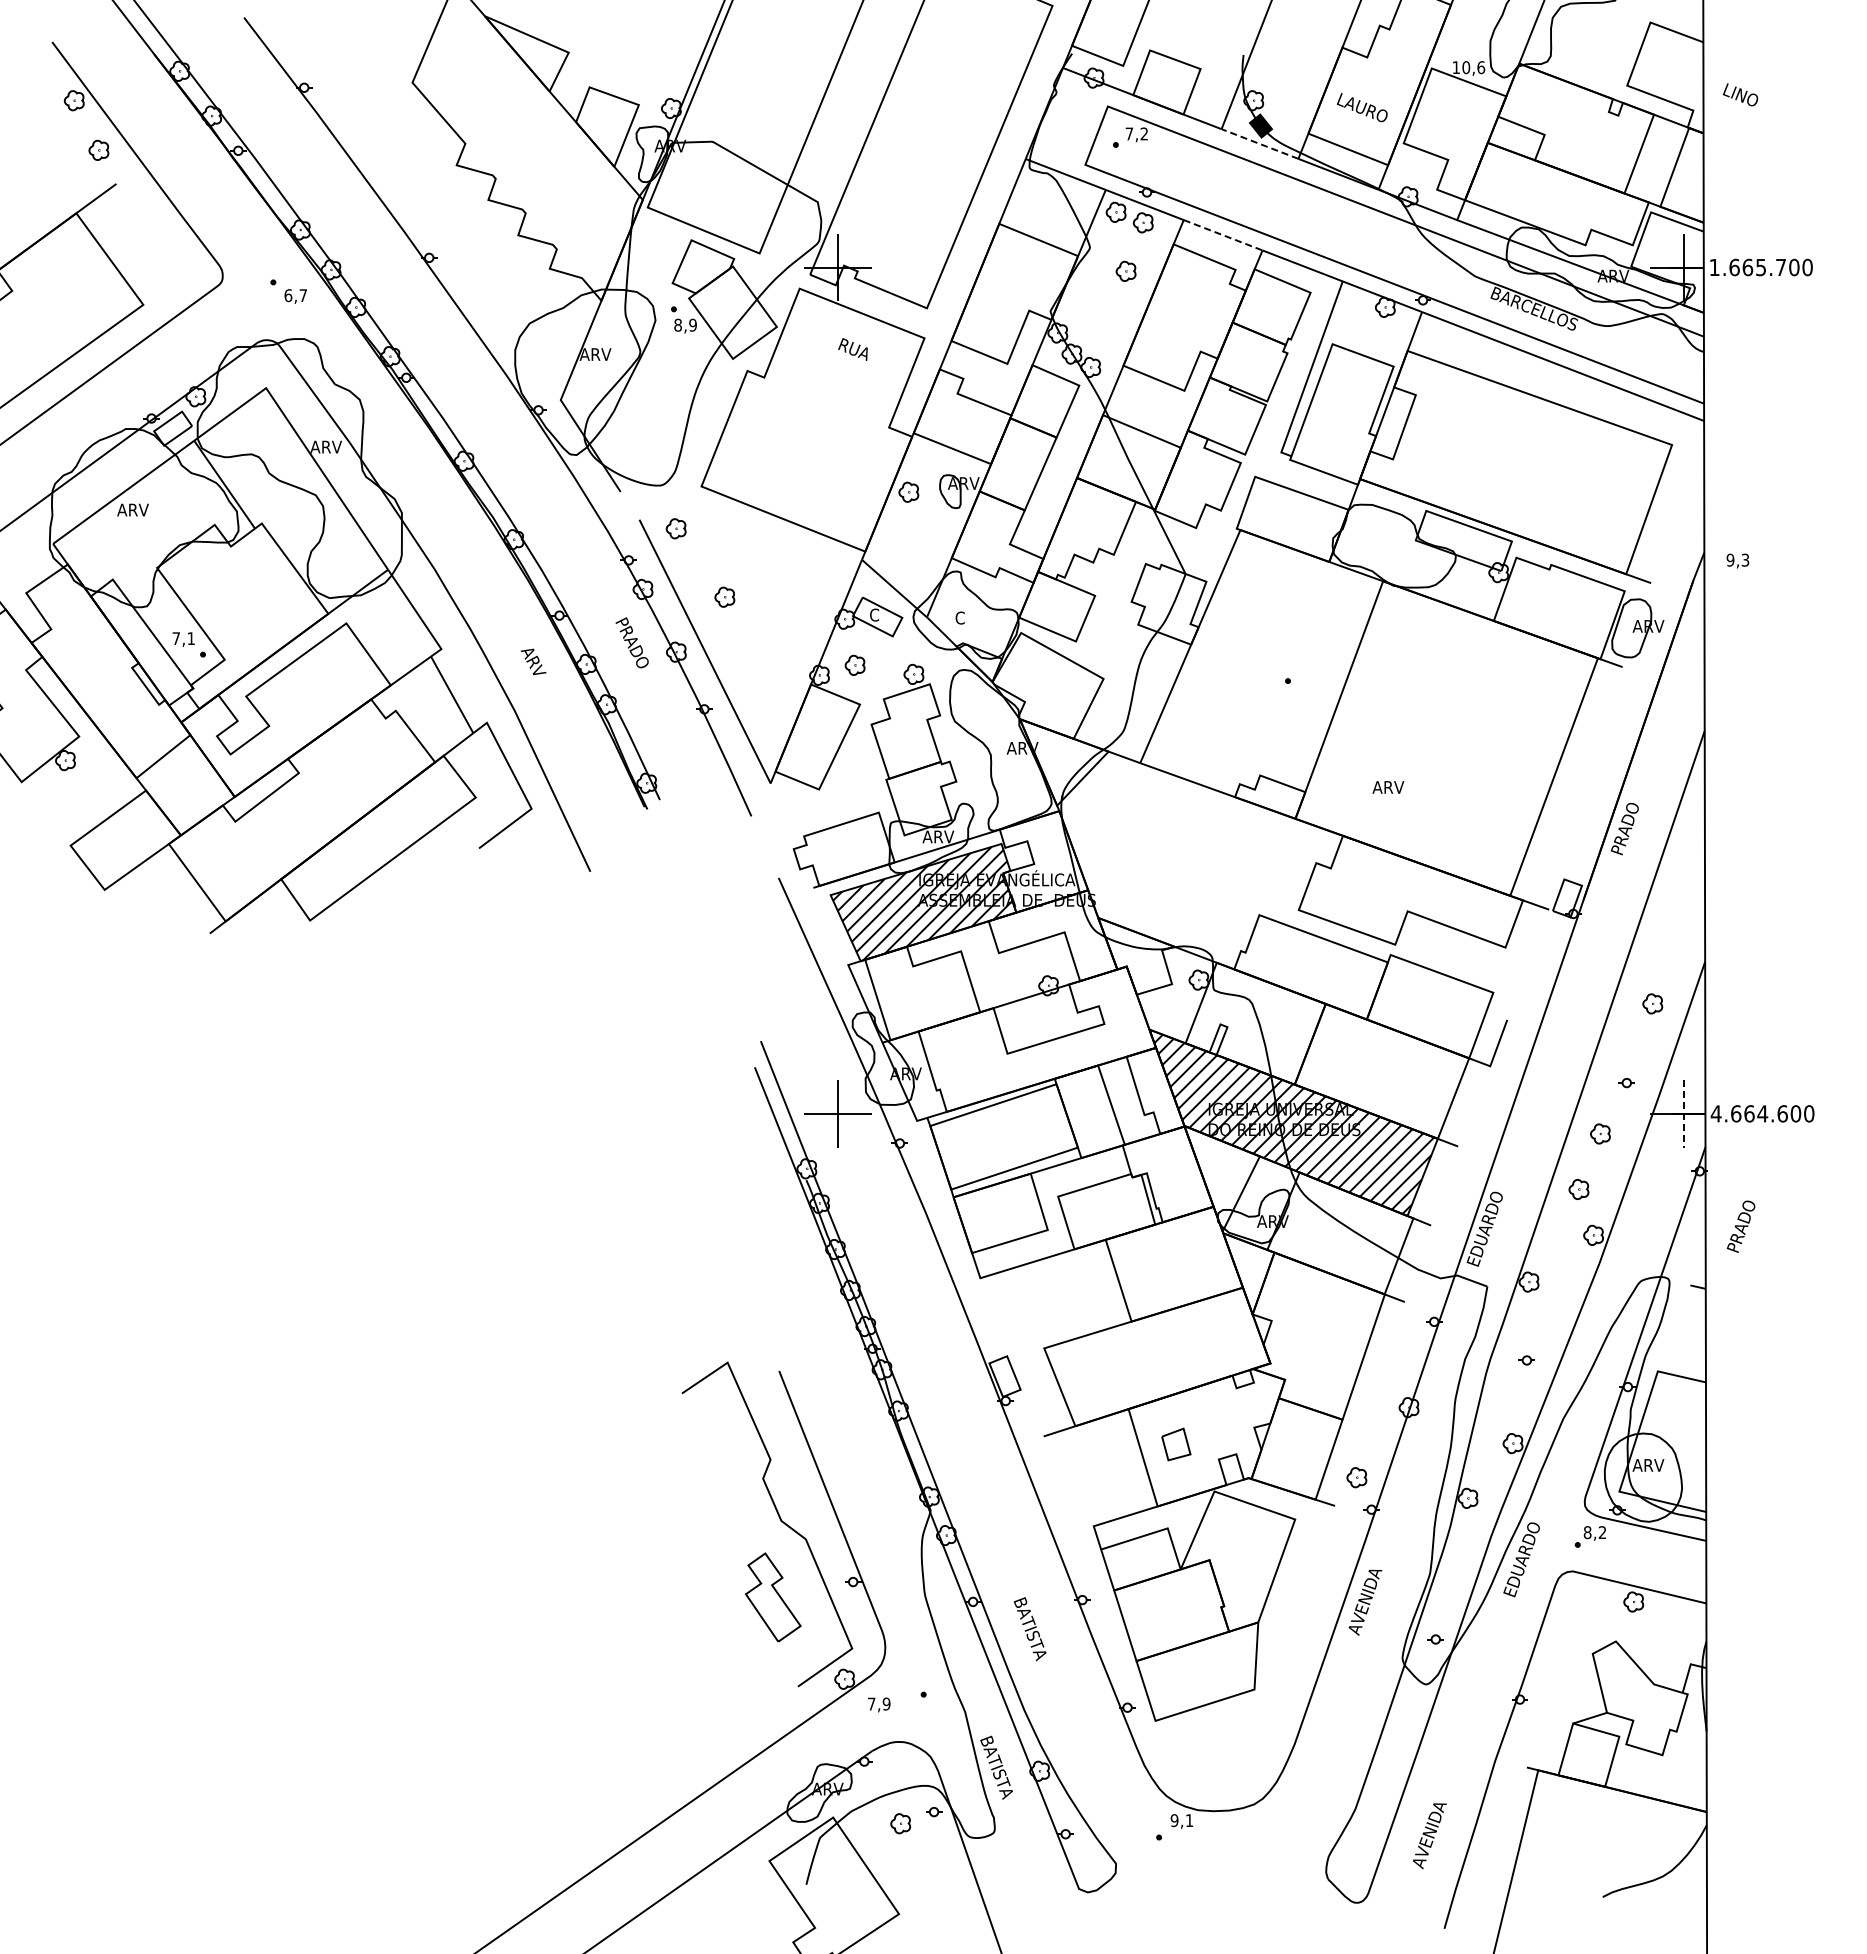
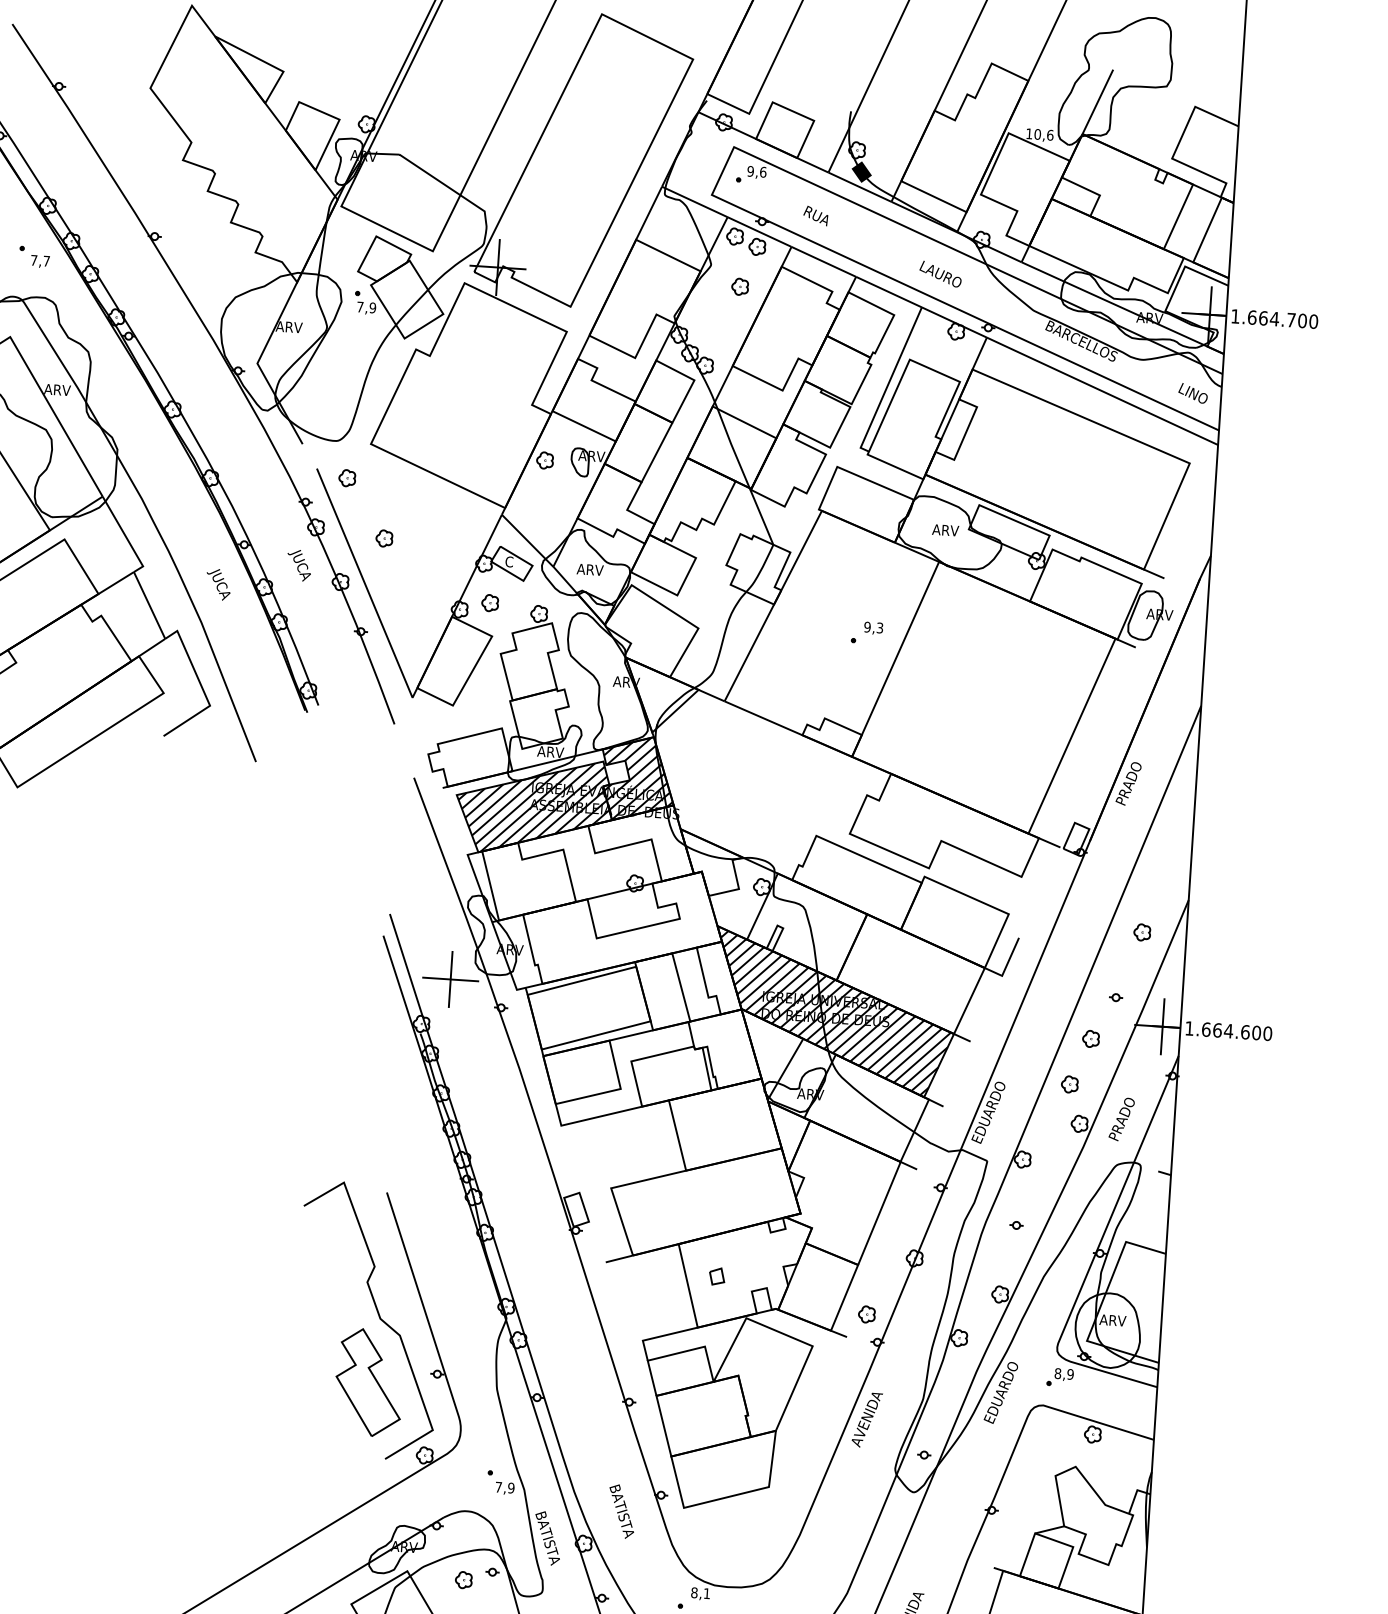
text: (1740, 94) -> (1193, 393), moved
text: (1361, 107) -> (939, 274), moved
text: (1136, 133) -> (756, 171), 7,2 -> 9,6
line: (1259, 143) -> (859, 186), dashed -> solid
line: (1223, 235) -> (824, 262), dashed -> solid
text: (1760, 267) -> (1274, 319), 1.665.700 -> 1.664.700
text: (288, 295) -> (34, 260), 6,7 -> 7,7
text: (677, 324) -> (359, 306), 8,9 -> 7,9
text: (852, 349) -> (815, 215), moved
text: (1737, 560) -> (873, 627), moved
text: (970, 617) -> (589, 569), C -> ARV
text: (629, 643) -> (301, 572), PRADO -> JUCA
text: (531, 664) -> (218, 584), ARV -> JUCA
text: (1388, 787) -> (945, 530), moved
hatch: (1043, 862) -> (637, 779), added
line: (1684, 1113) -> (1162, 1026), dashed -> solid
text: (1715, 1113) -> (1188, 1028), 4.664.600 -> 1.664.600
text: (1740, 1226) -> (1121, 1119), moved
part: (1176, 1444) -> (717, 1276), size x0.62
text: (1602, 1532) -> (1070, 1374), 8,2 -> 8,9
part: (773, 1597) -> (369, 1382), size x1.43
text: (1029, 1629) -> (621, 1511), moved
text: (879, 1704) -> (505, 1488), moved
text: (1174, 1820) -> (694, 1592), 9,1 -> 8,1

